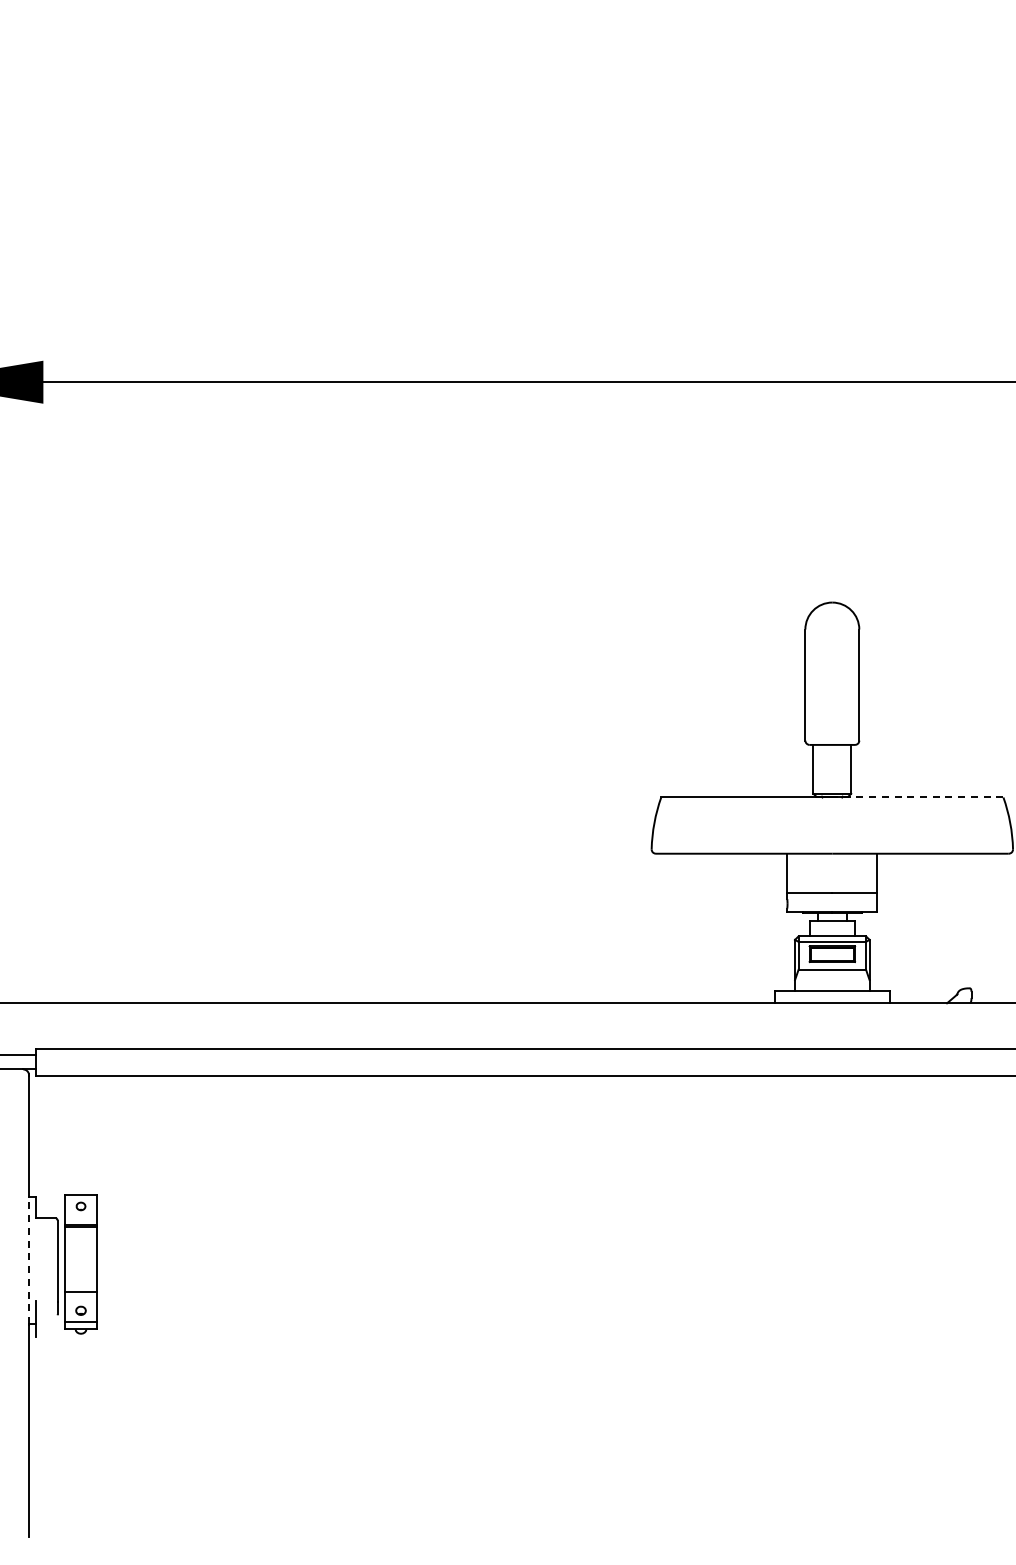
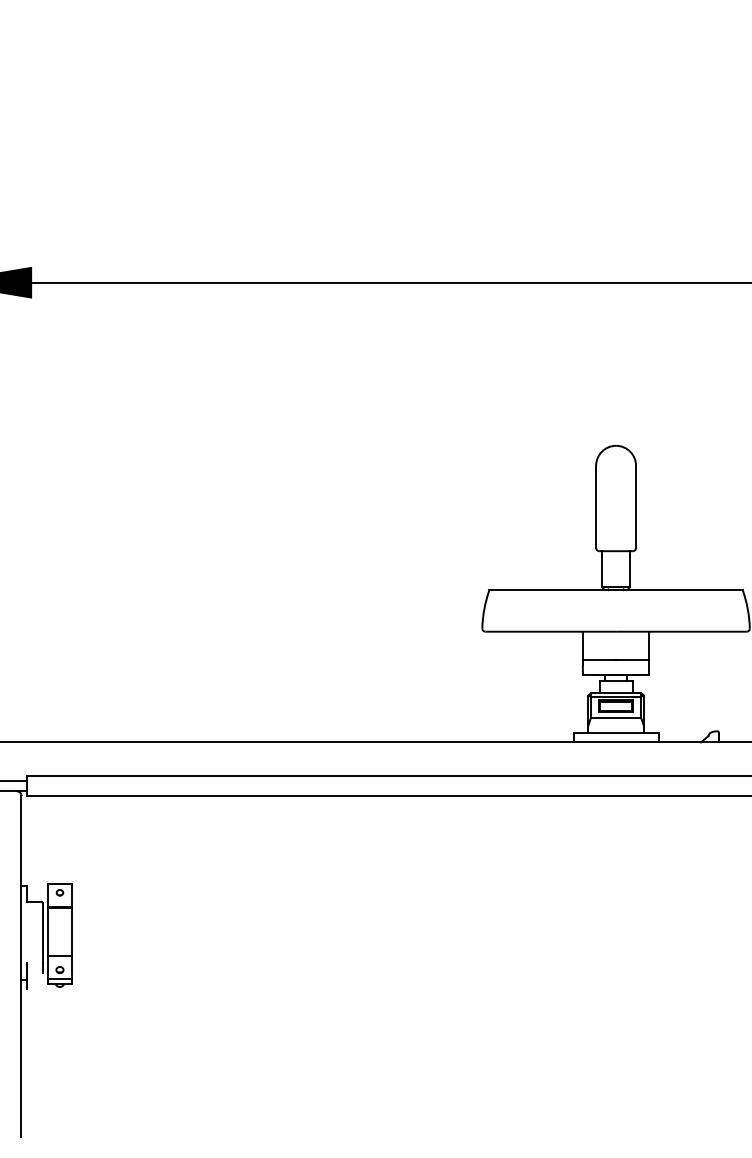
line: (917, 797) -> (679, 590), dashed -> solid
line: (29, 1260) -> (21, 932), dashed -> solid

